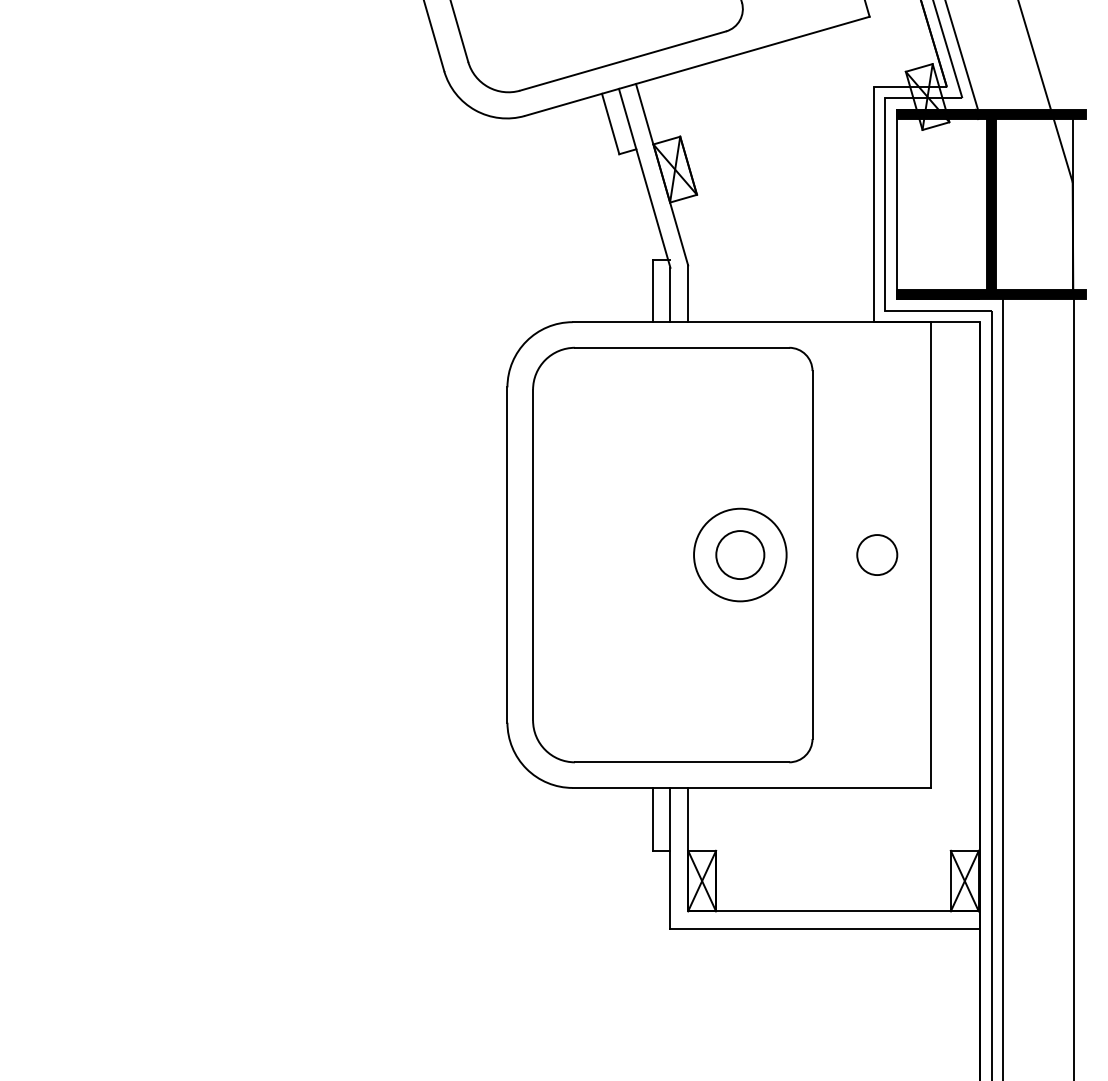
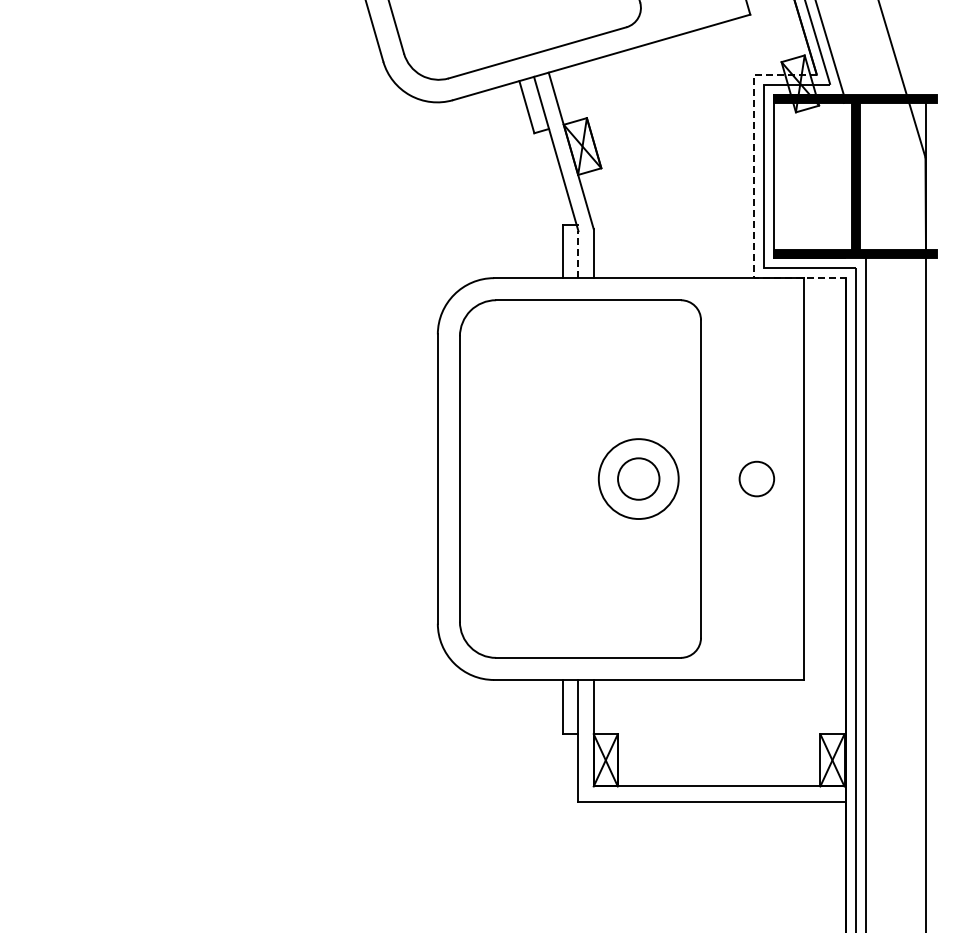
line: (873, 221) -> (753, 191), solid -> dashed
line: (670, 294) -> (578, 254), solid -> dashed

